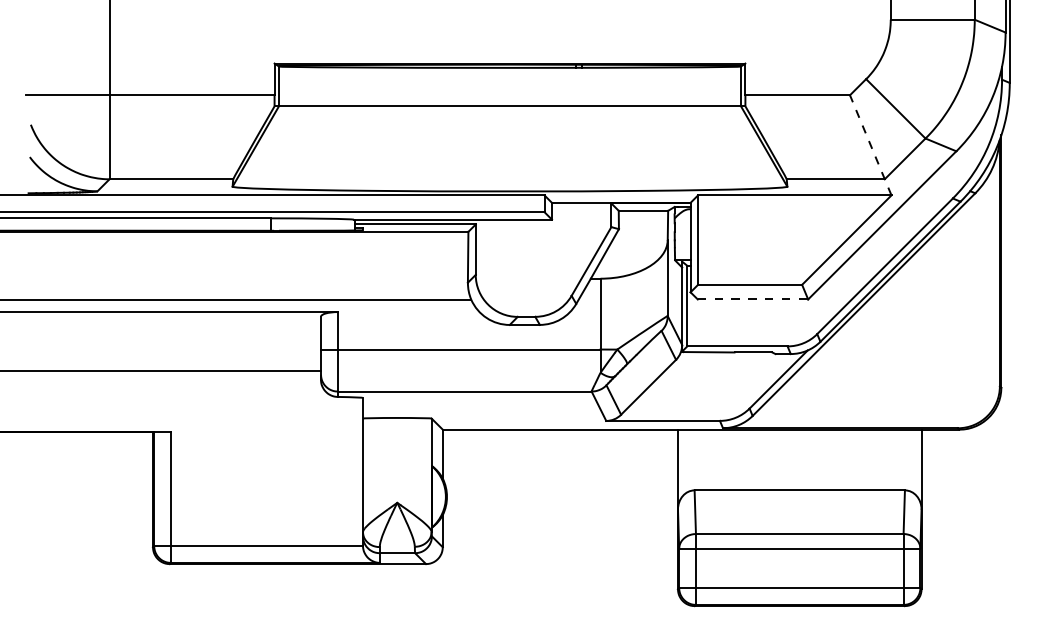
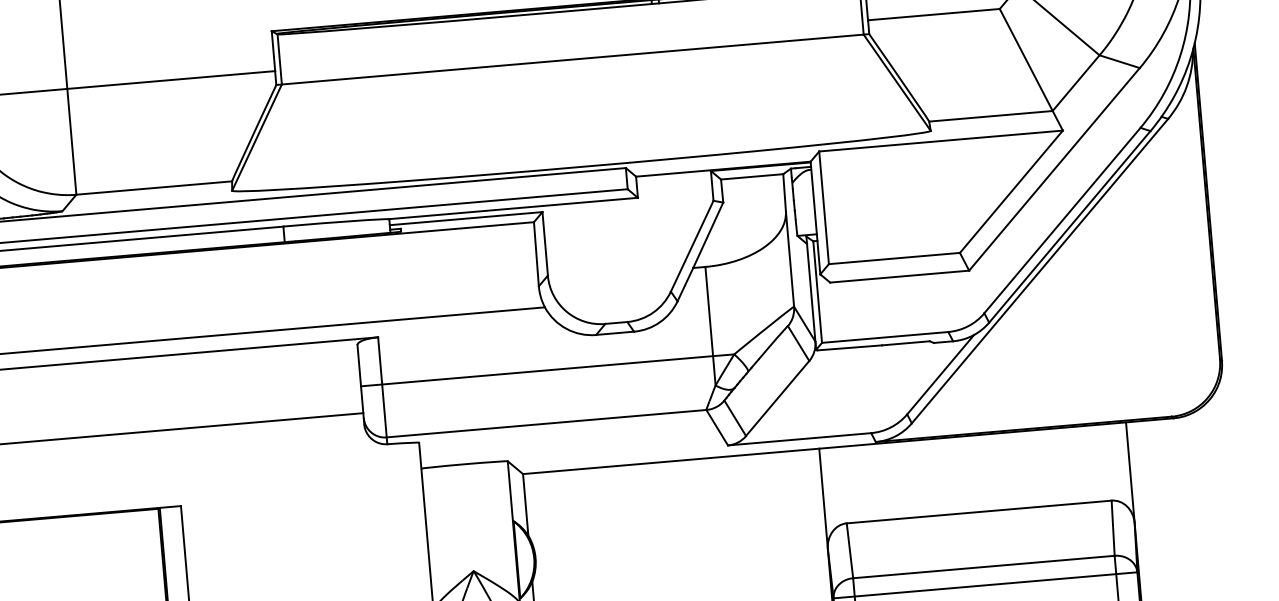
line: (870, 144) -> (1030, 68), dashed -> solid
line: (753, 299) -> (900, 276), dashed -> solid

